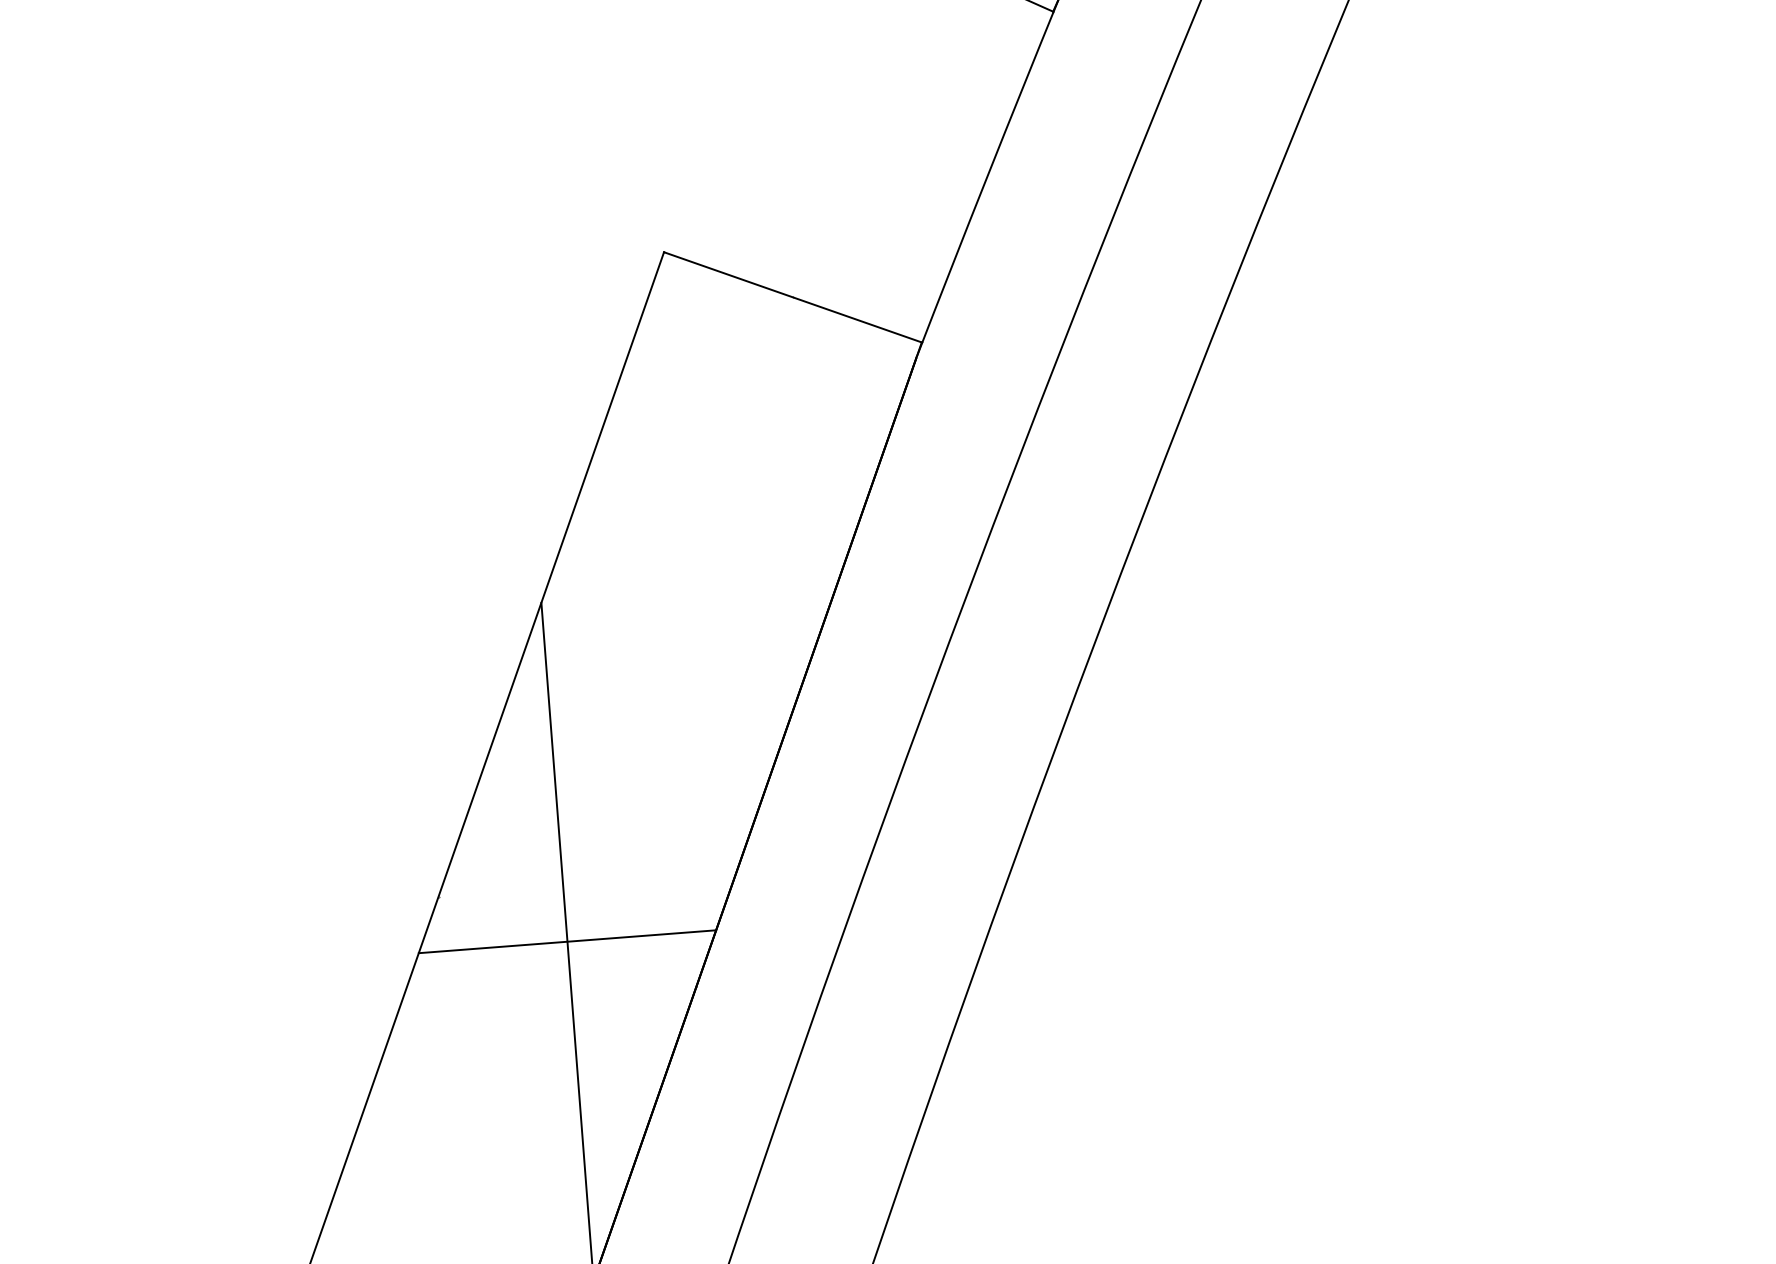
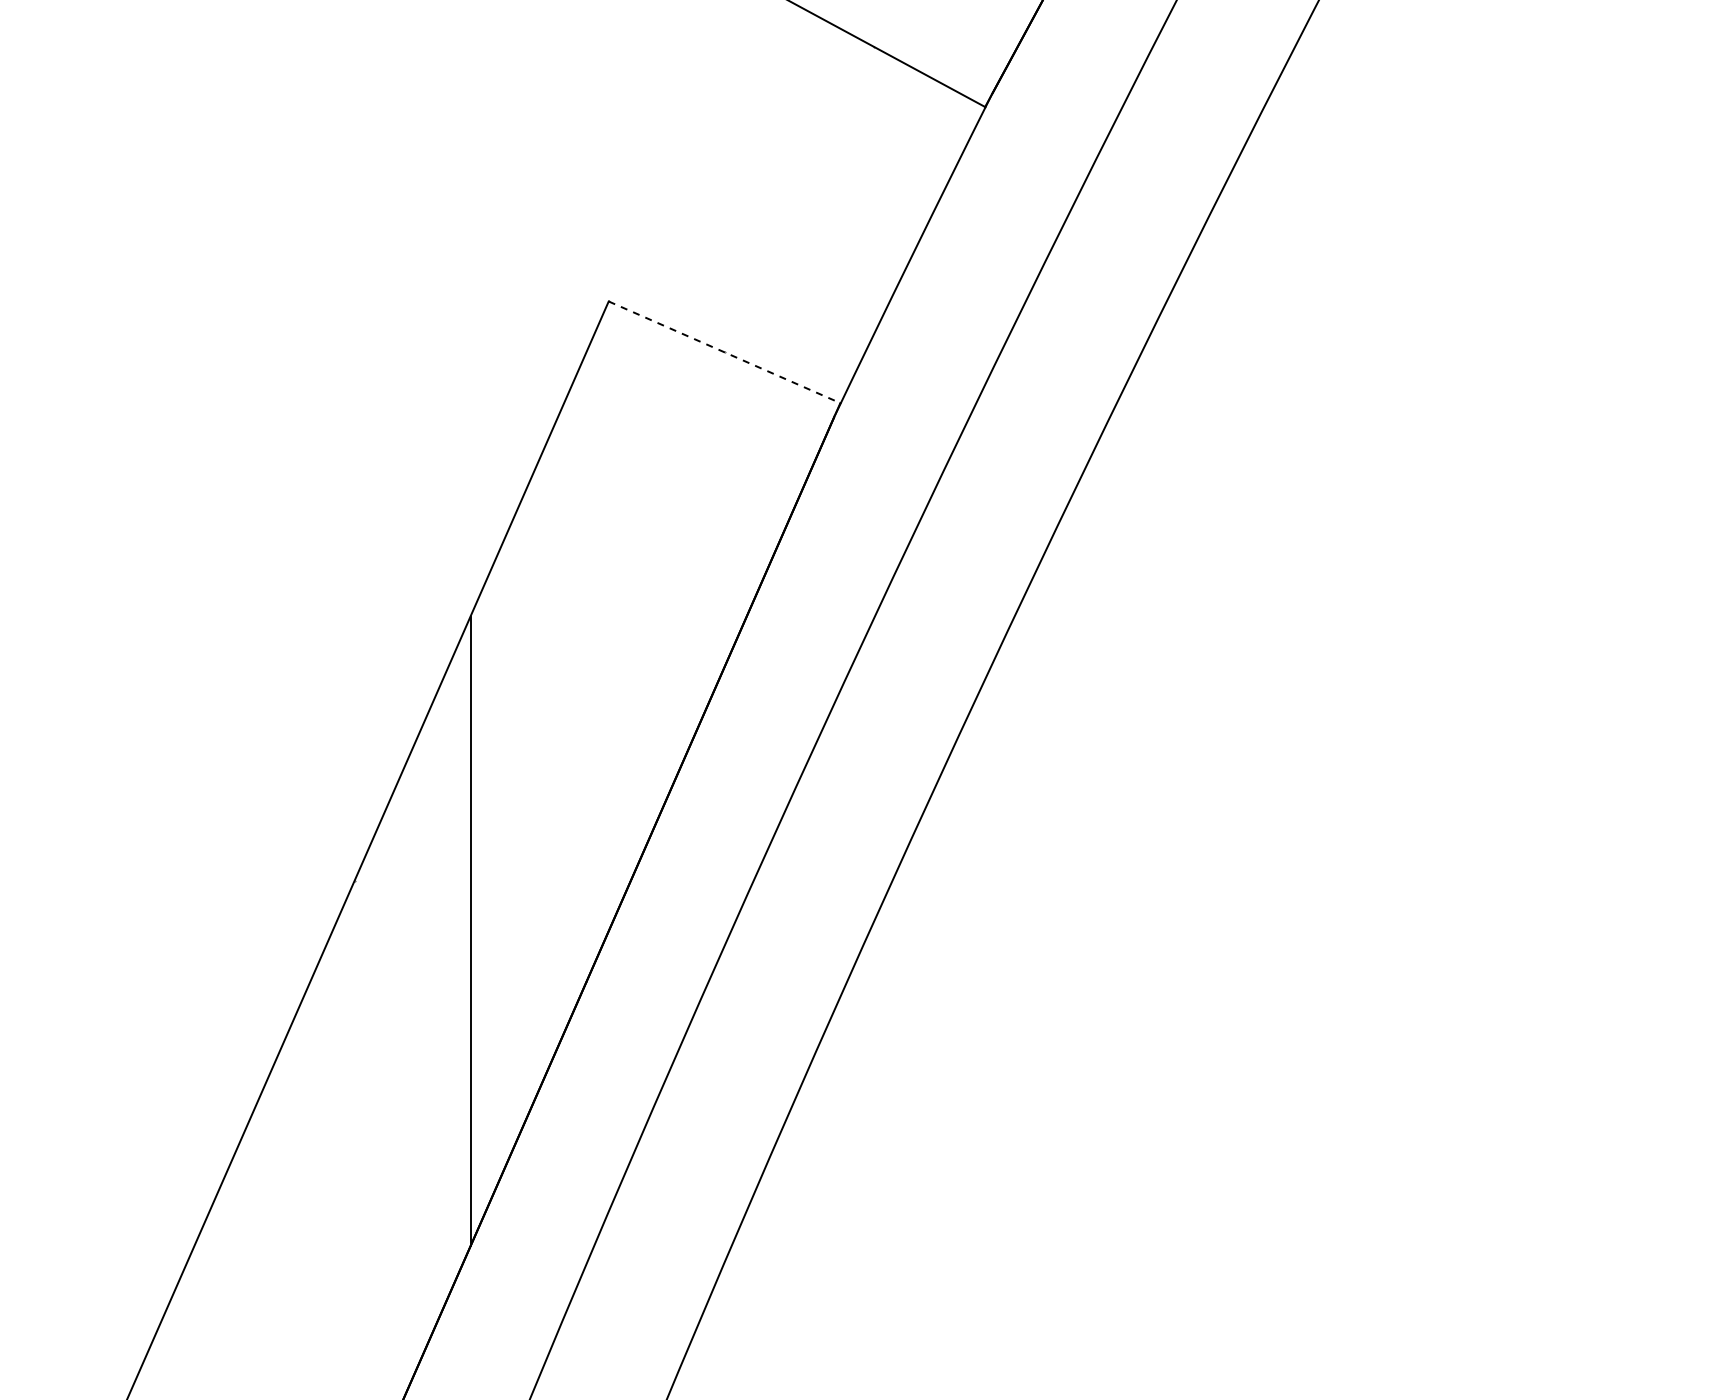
line: (792, 297) -> (724, 352), solid -> dashed
line: (567, 941) -> (470, 931), removed

